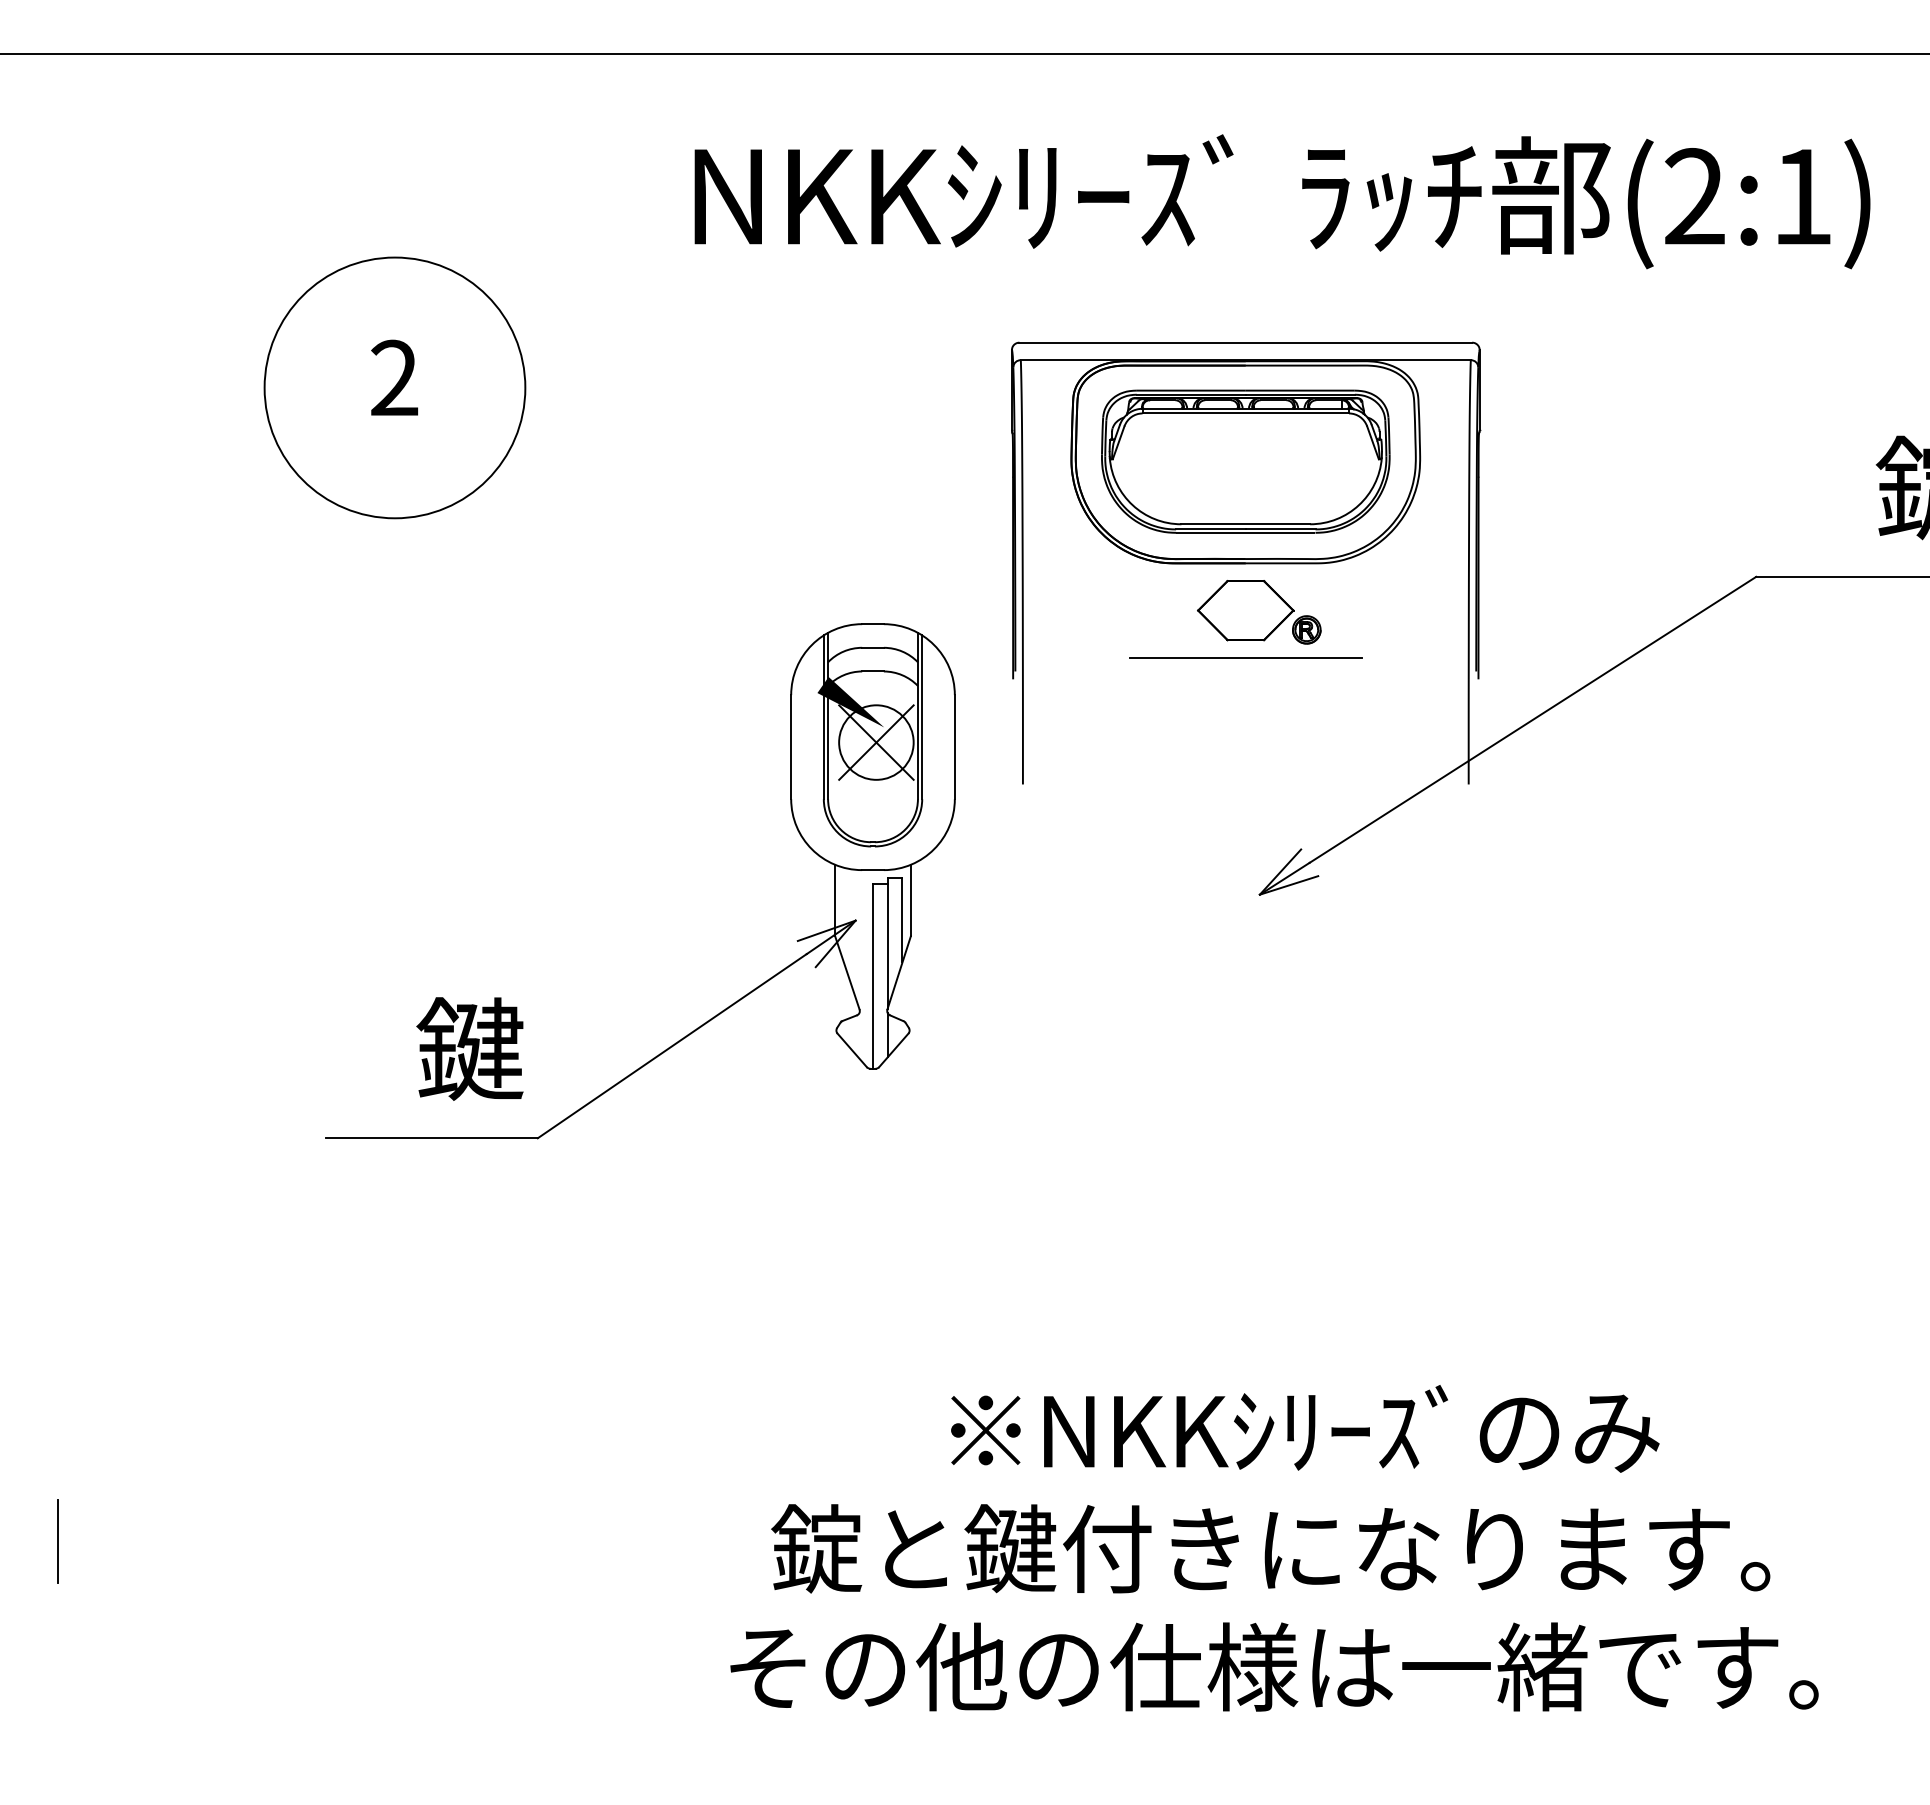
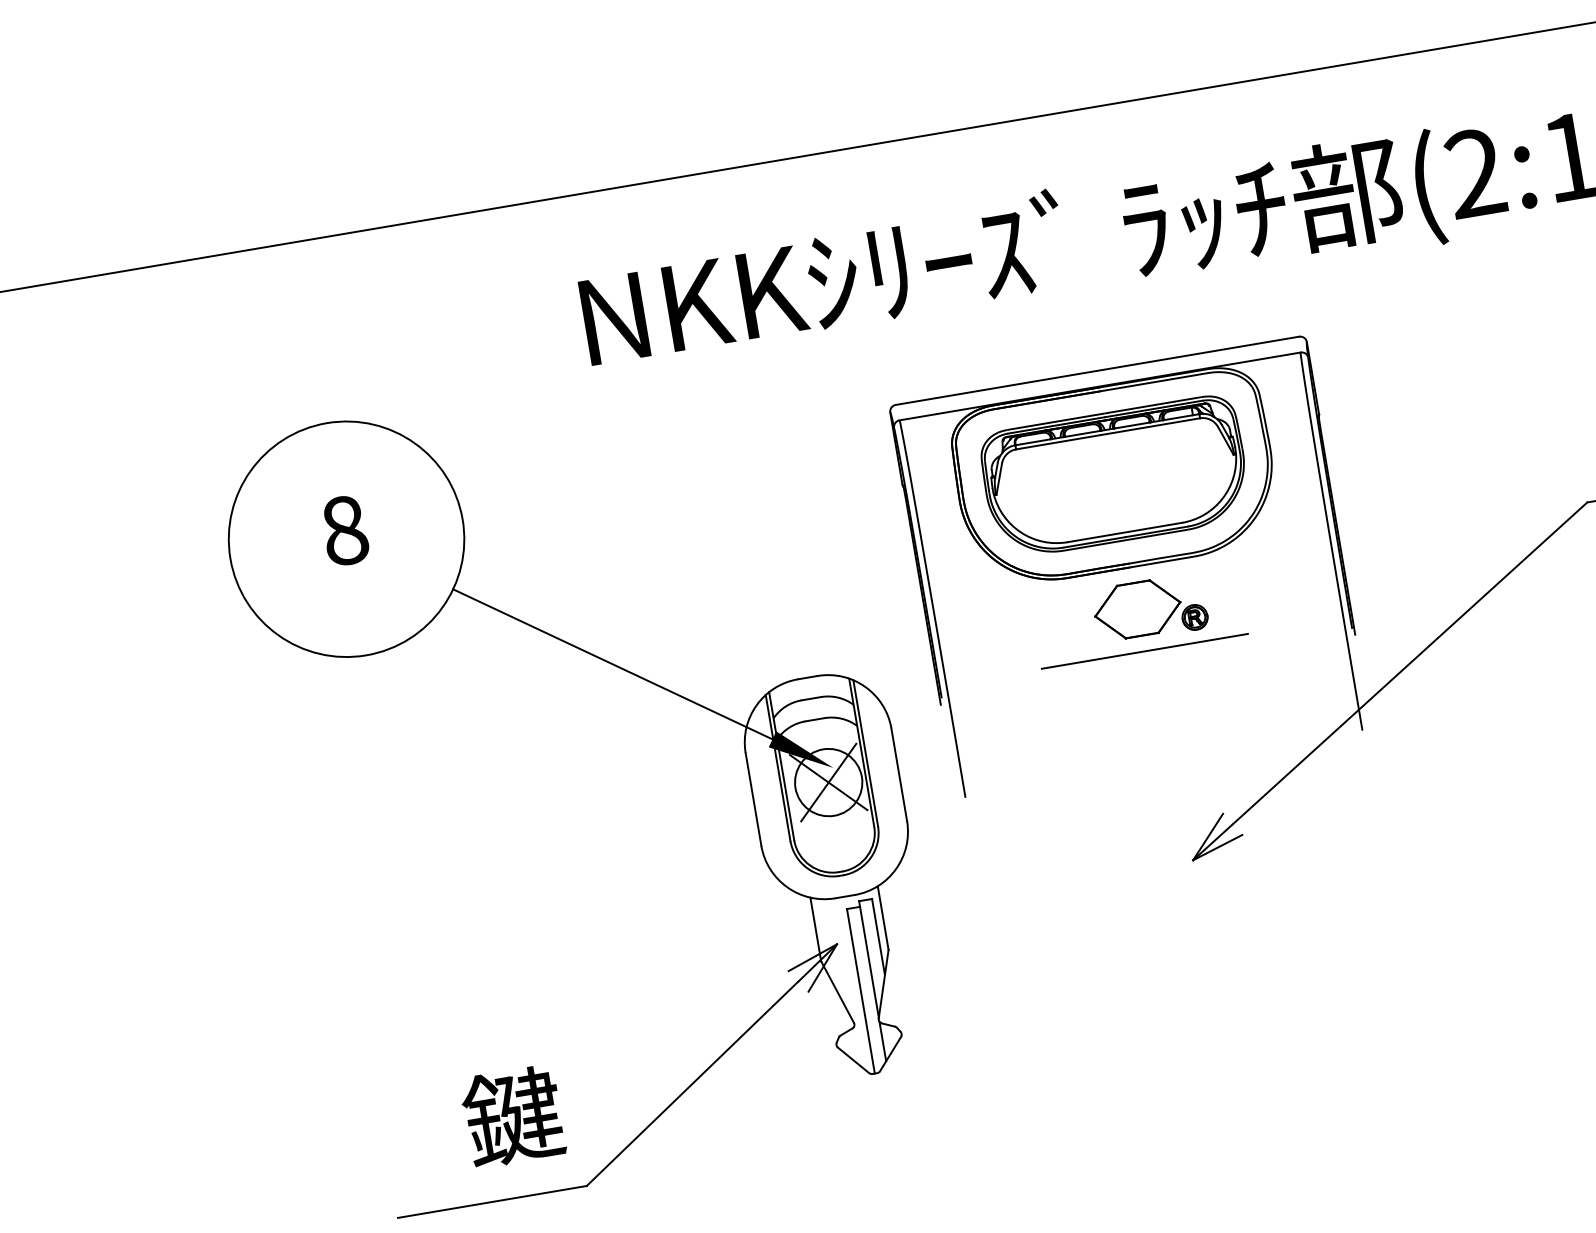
text: (394, 377) -> (344, 530), 2 -> 8
line: (662, 573) -> (612, 664), added

